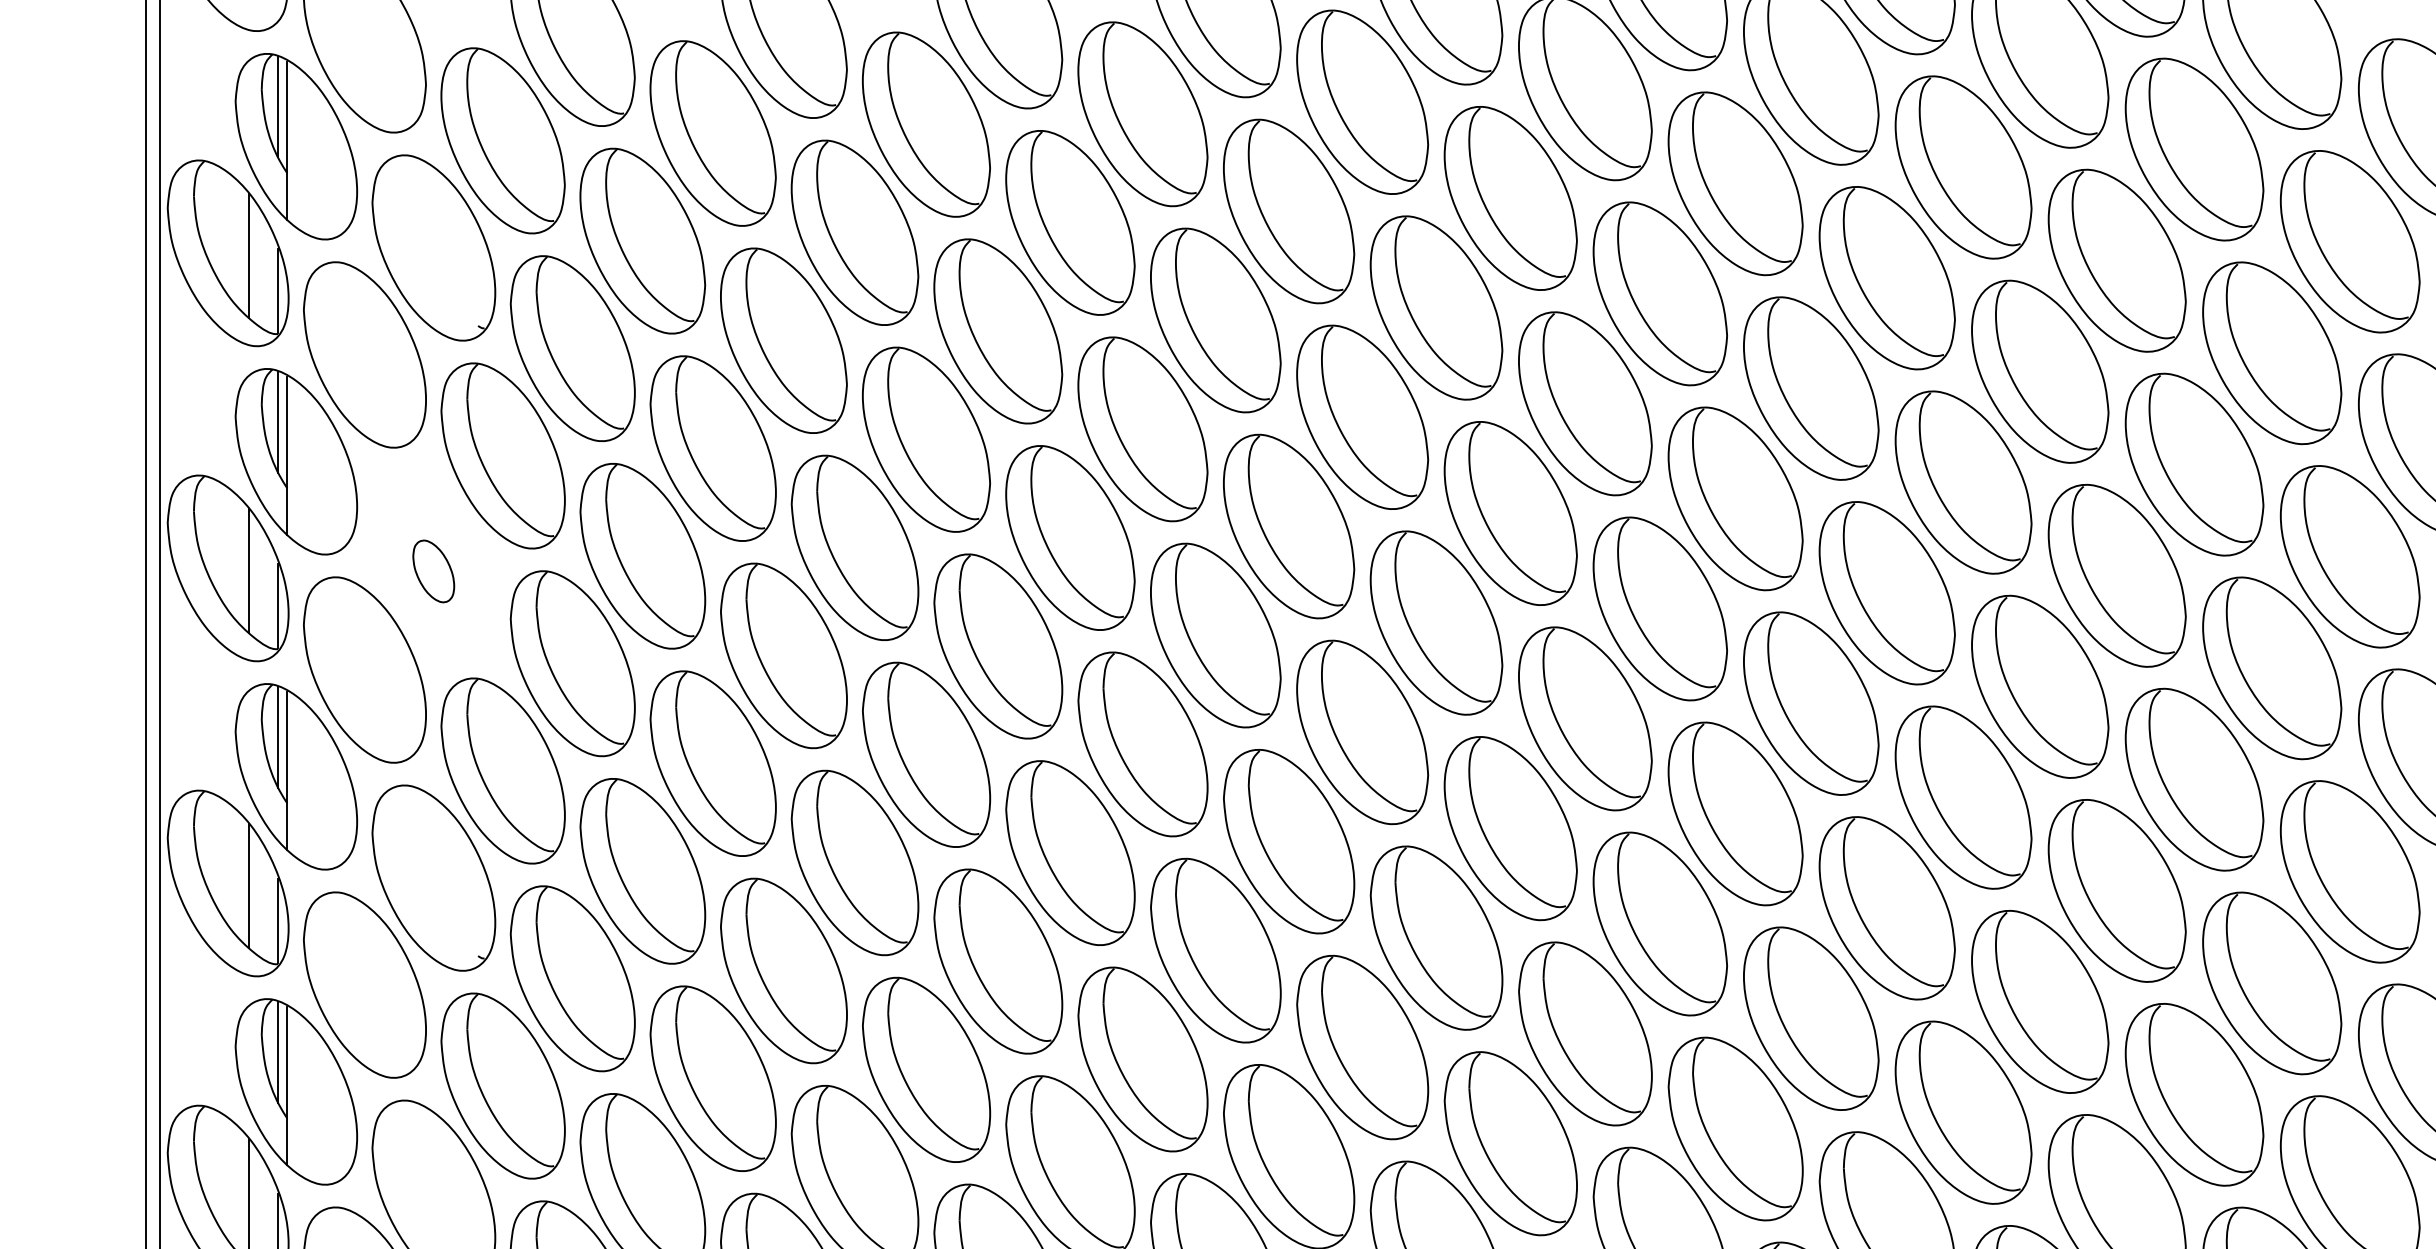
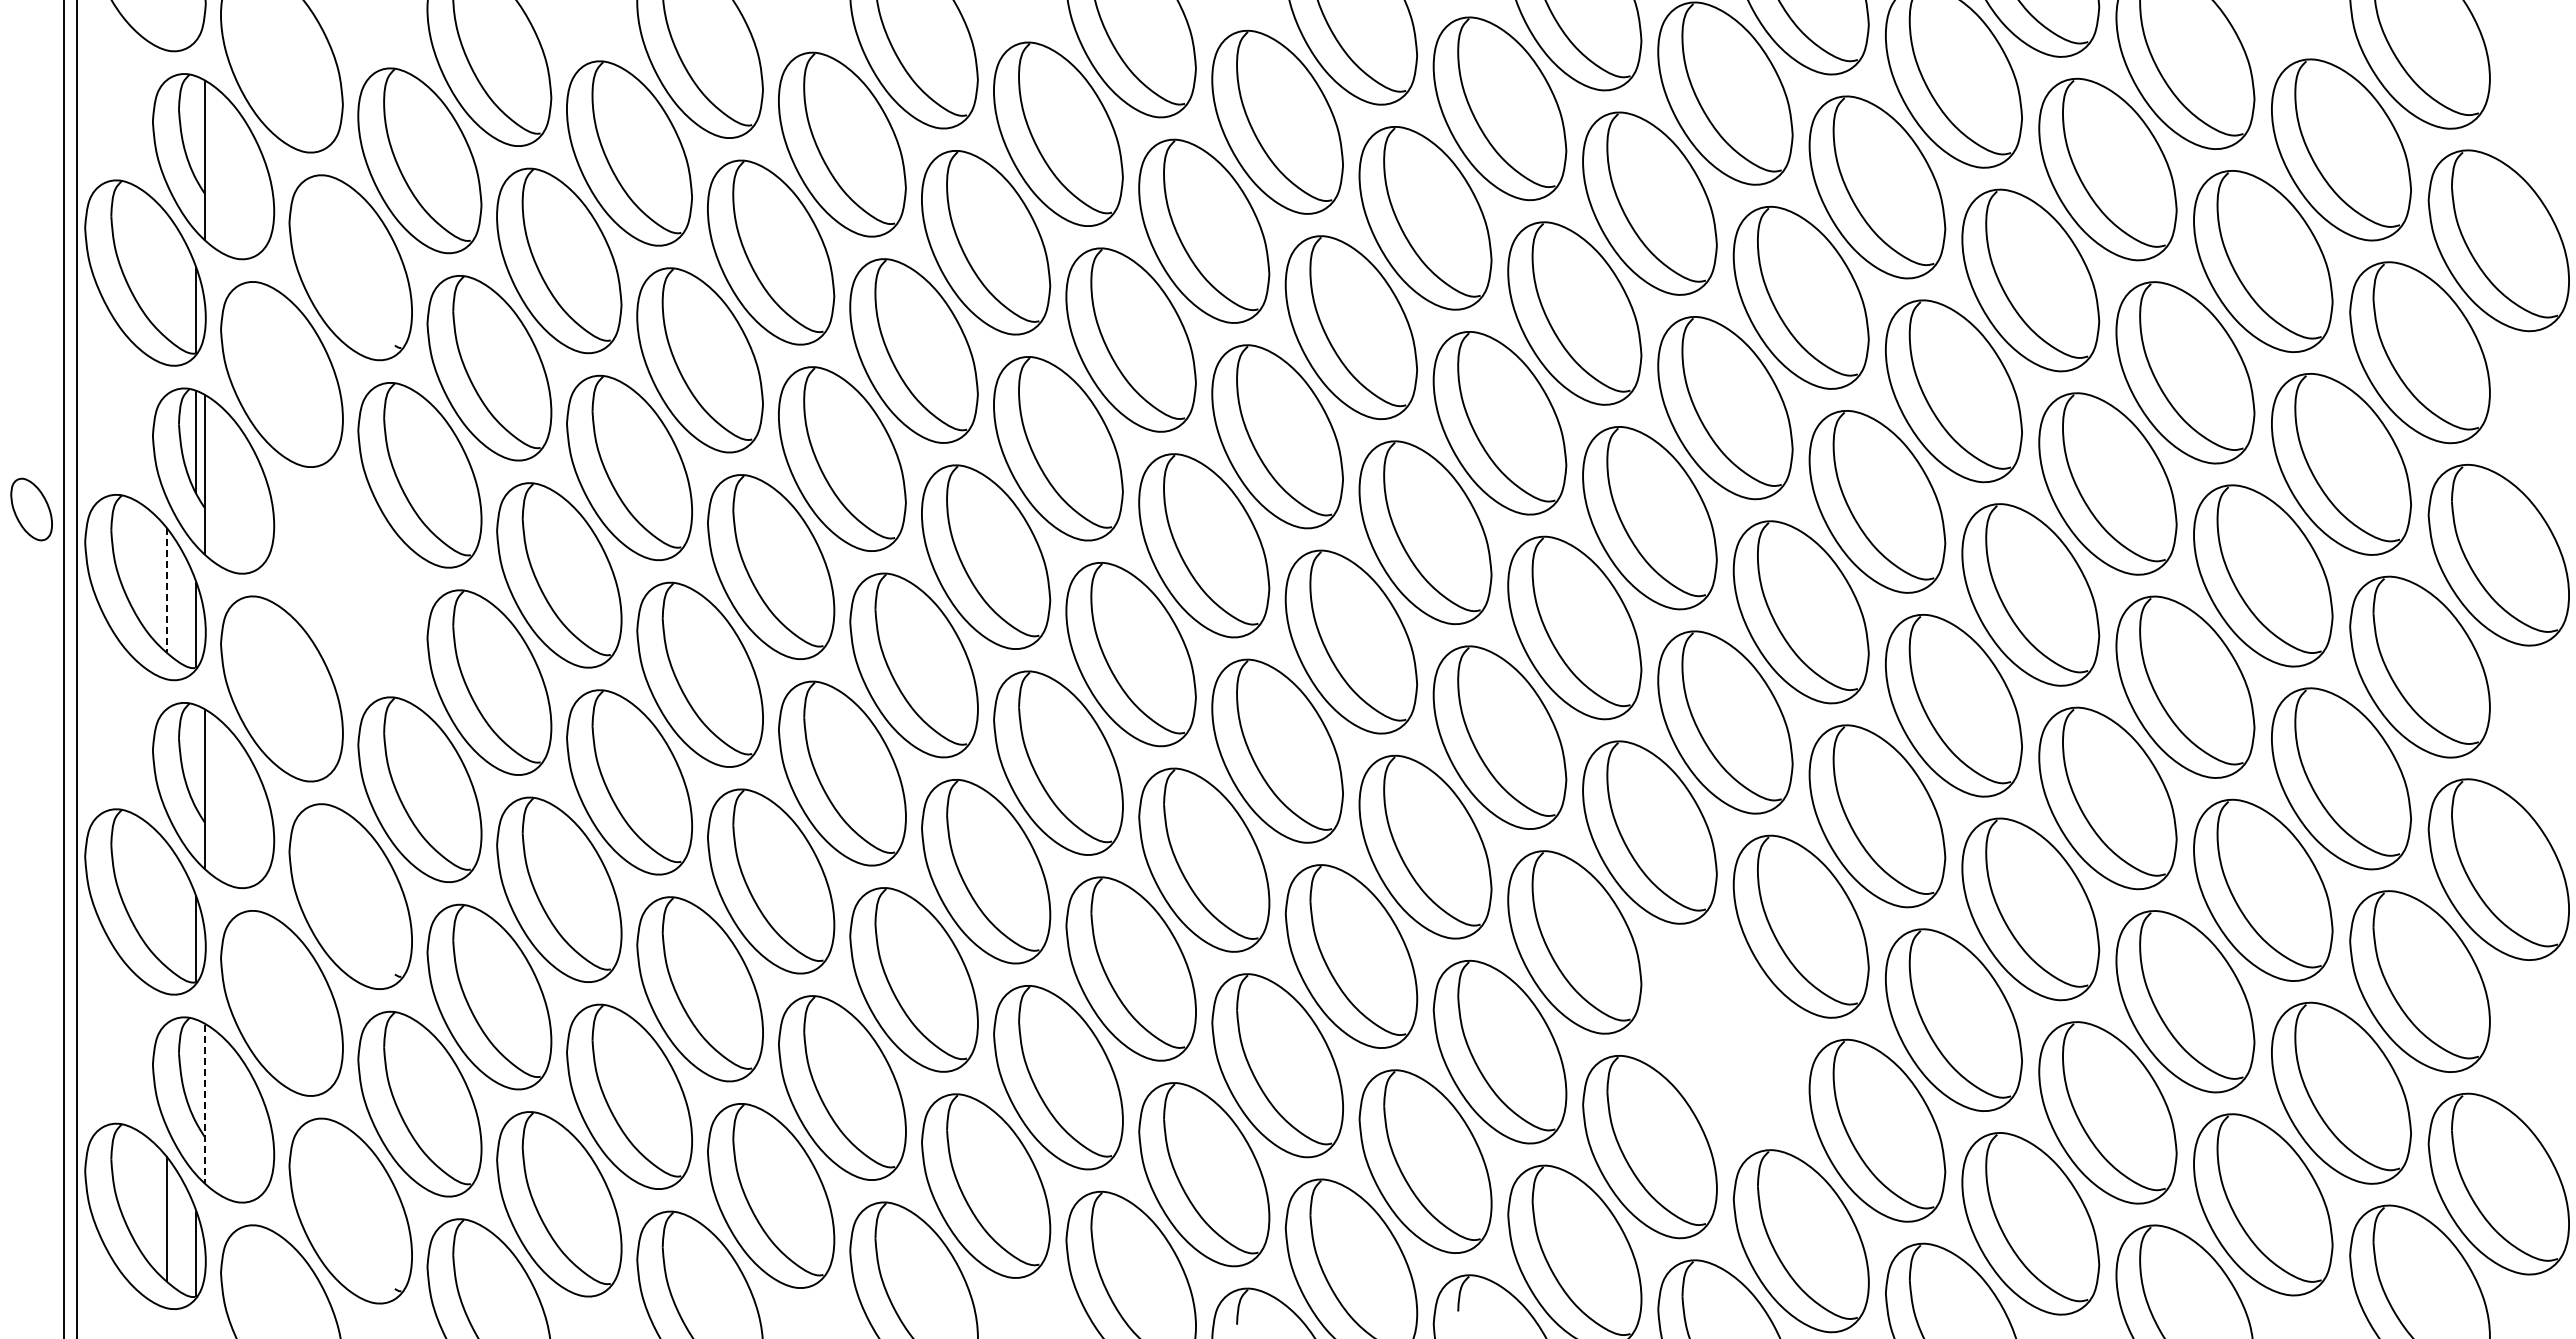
line: (278, 107) -> (195, 127), removed
line: (249, 255) -> (166, 275), removed
line: (249, 570) -> (166, 589), solid -> dashed
part: (433, 571) -> (31, 509), moved
line: (278, 737) -> (195, 756), removed
line: (249, 886) -> (166, 904), removed
part: (1811, 1018) -> (1725, 1036), removed
line: (278, 1052) -> (195, 1070), removed
line: (287, 1085) -> (204, 1103), solid -> dashed

